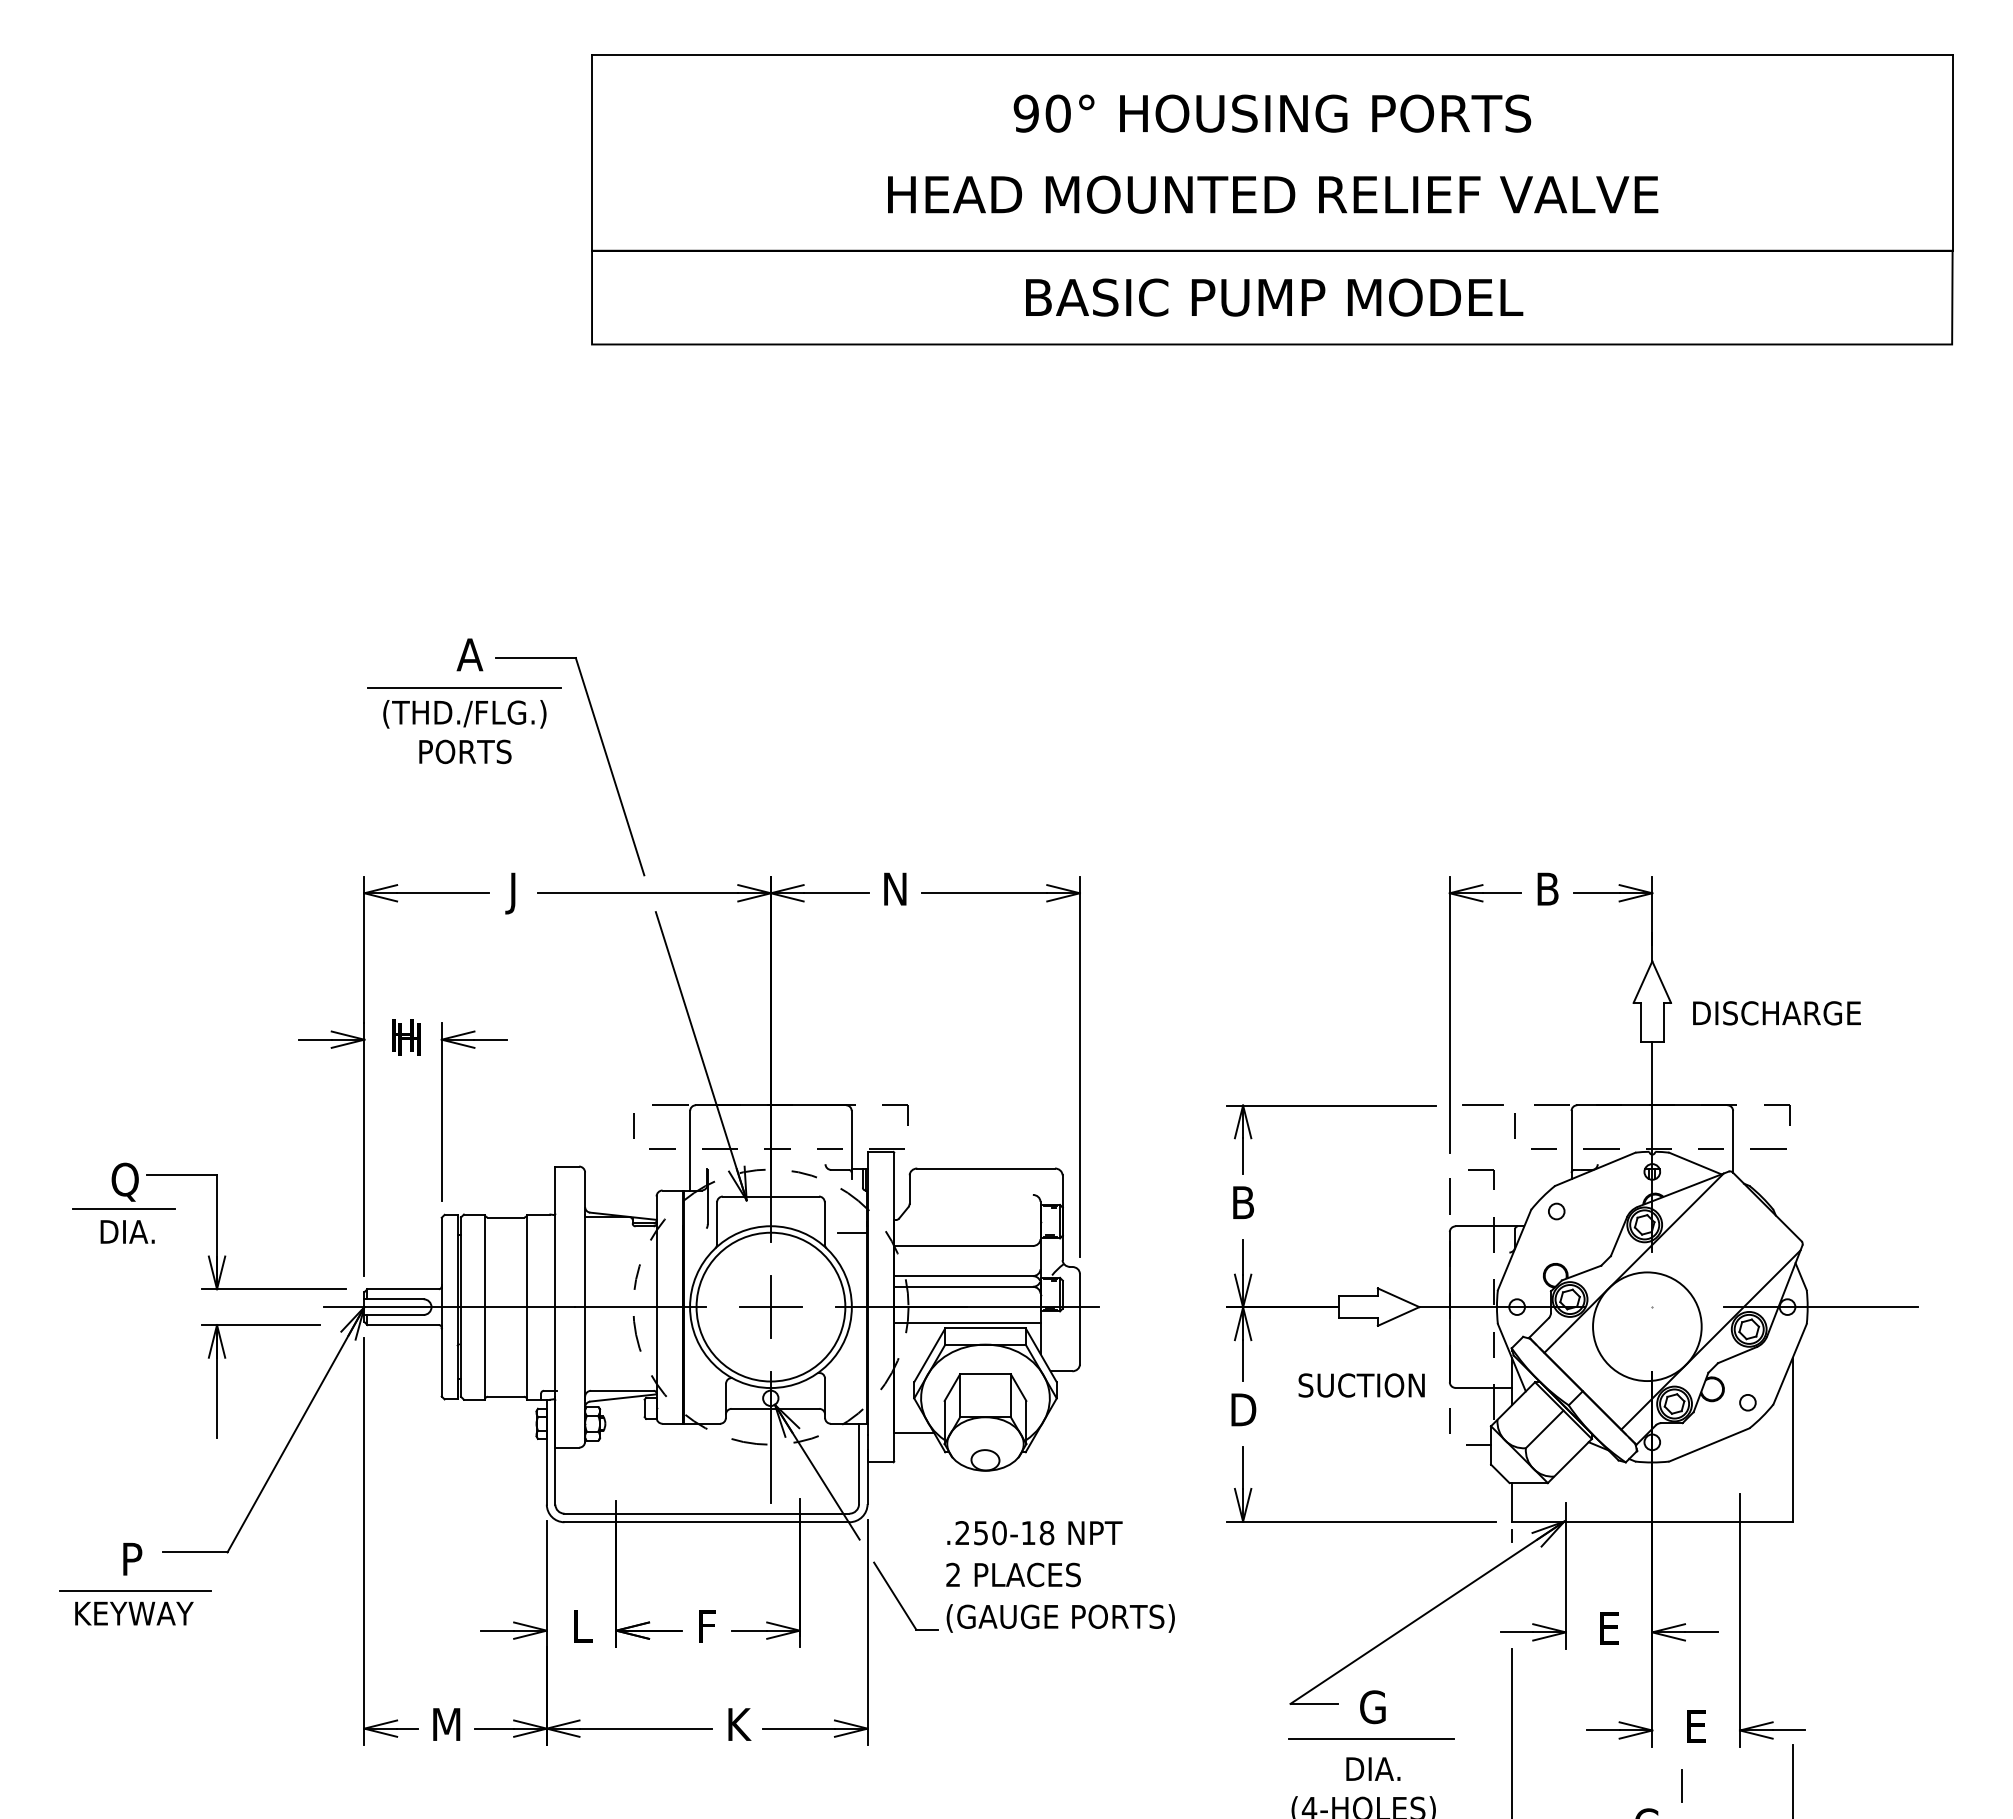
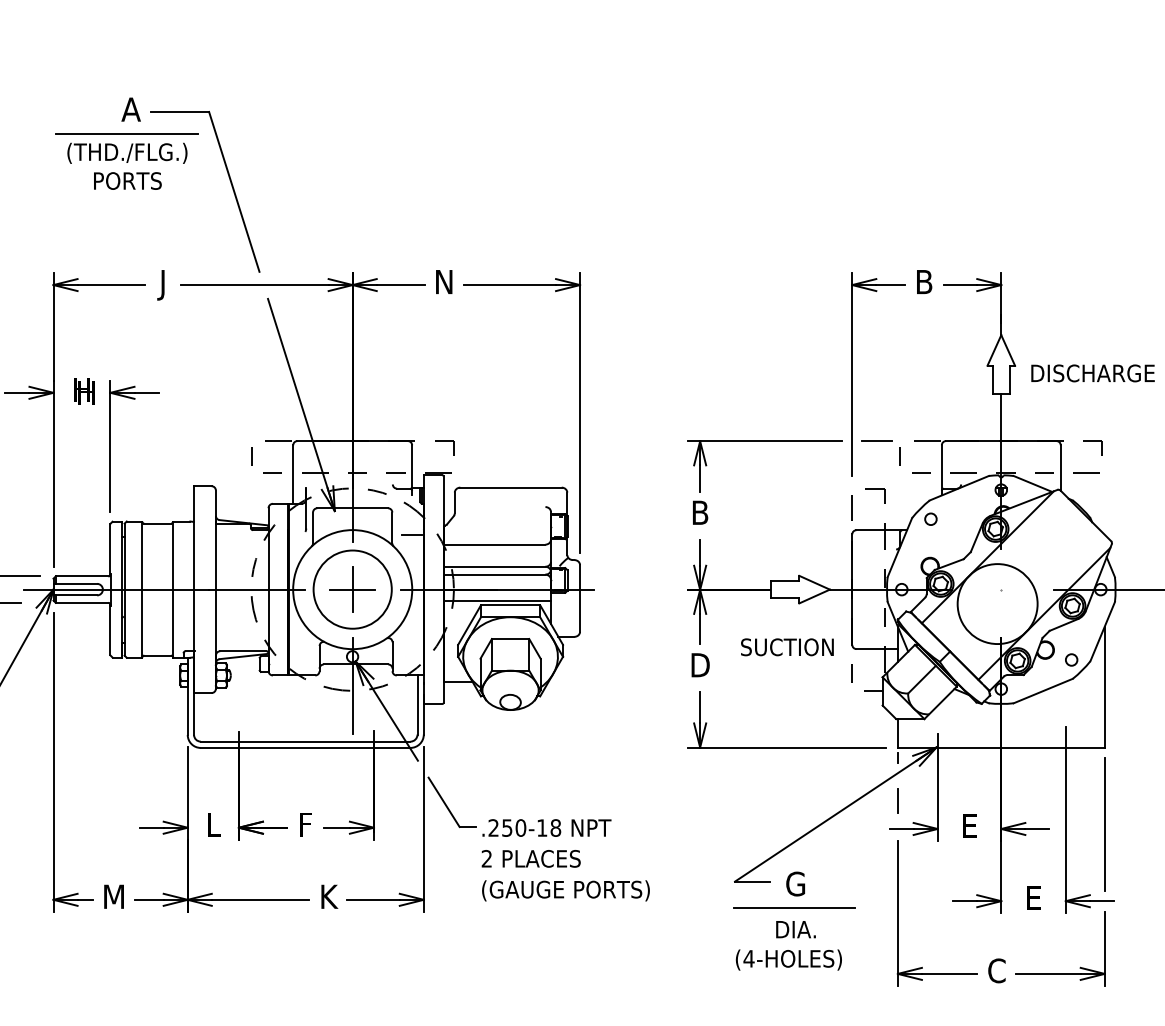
circle: (770, 1306) -> (352, 589), size x0.71
text: (1060, 1576) -> (565, 859), moved
line: (1792, 1626) -> (1104, 824), added
line: (1681, 1785) -> (897, 801), moved

